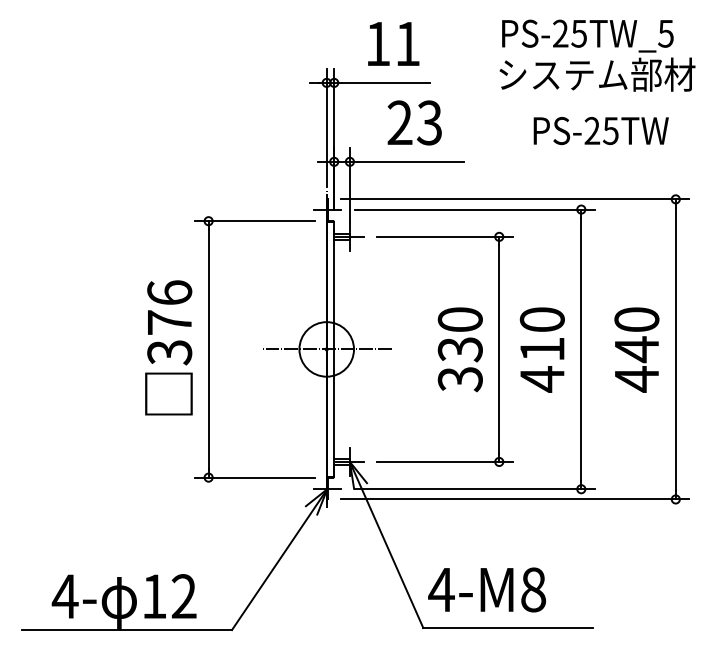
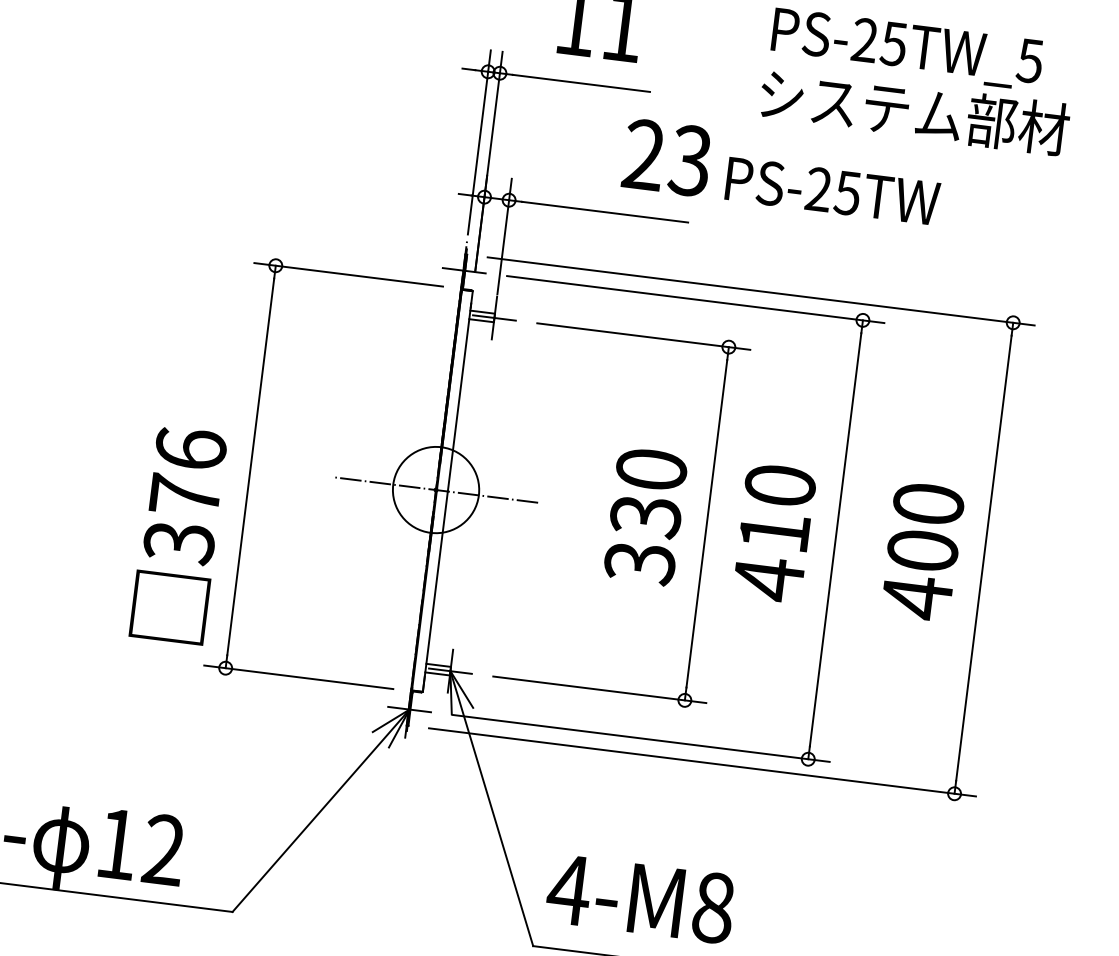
text: (414, 122) -> (666, 157), moved
text: (600, 131) -> (831, 191), moved
text: (168, 347) -> (178, 534), moved
text: (636, 349) -> (922, 550), 440 -> 400

